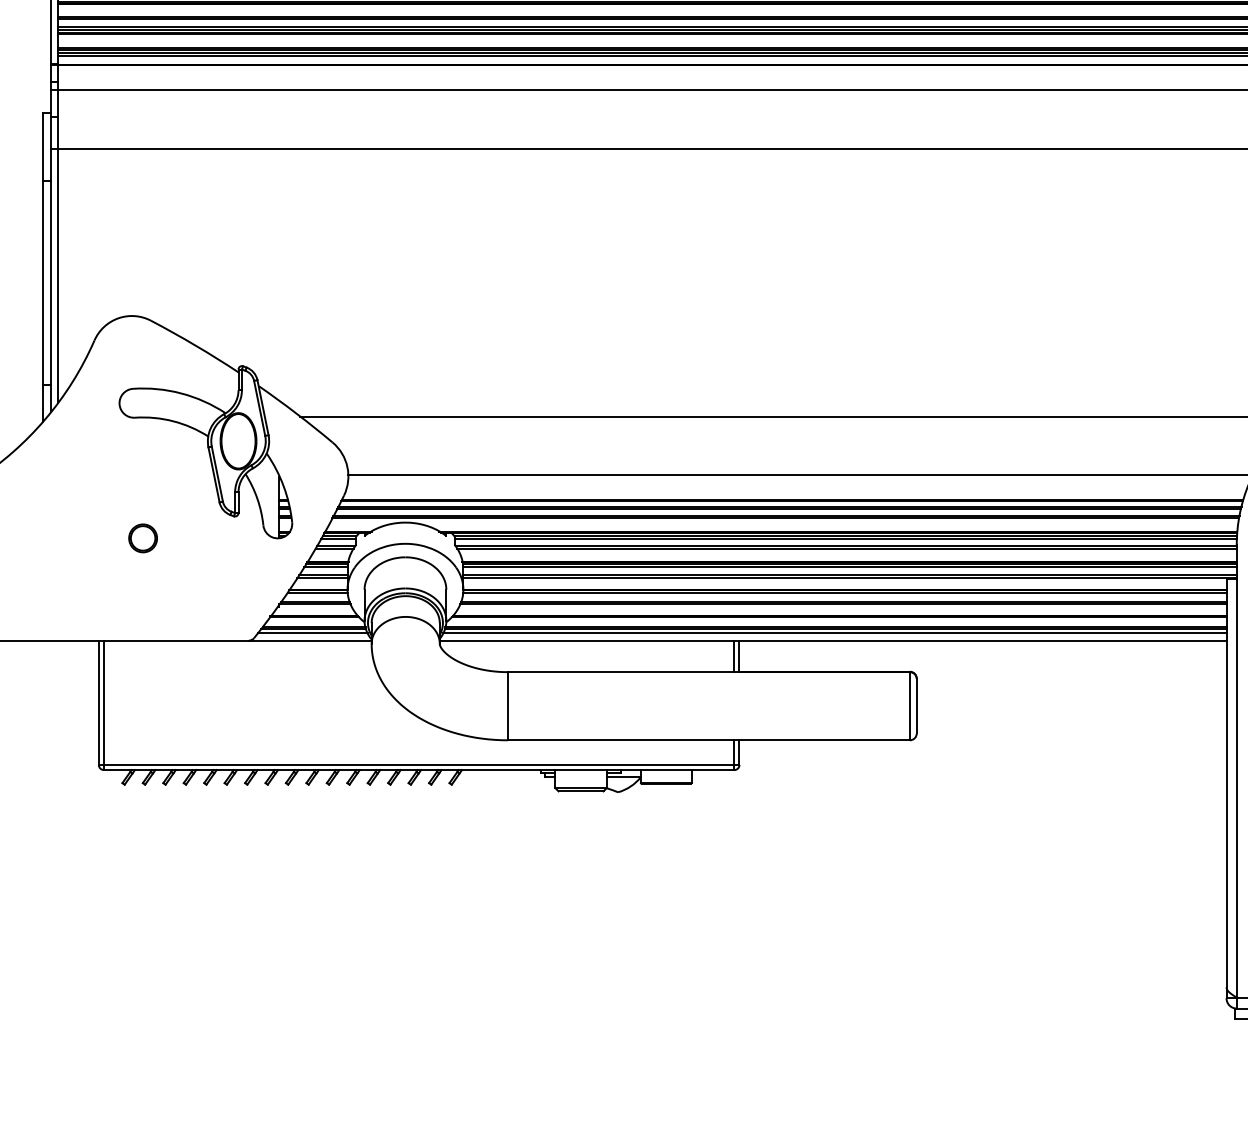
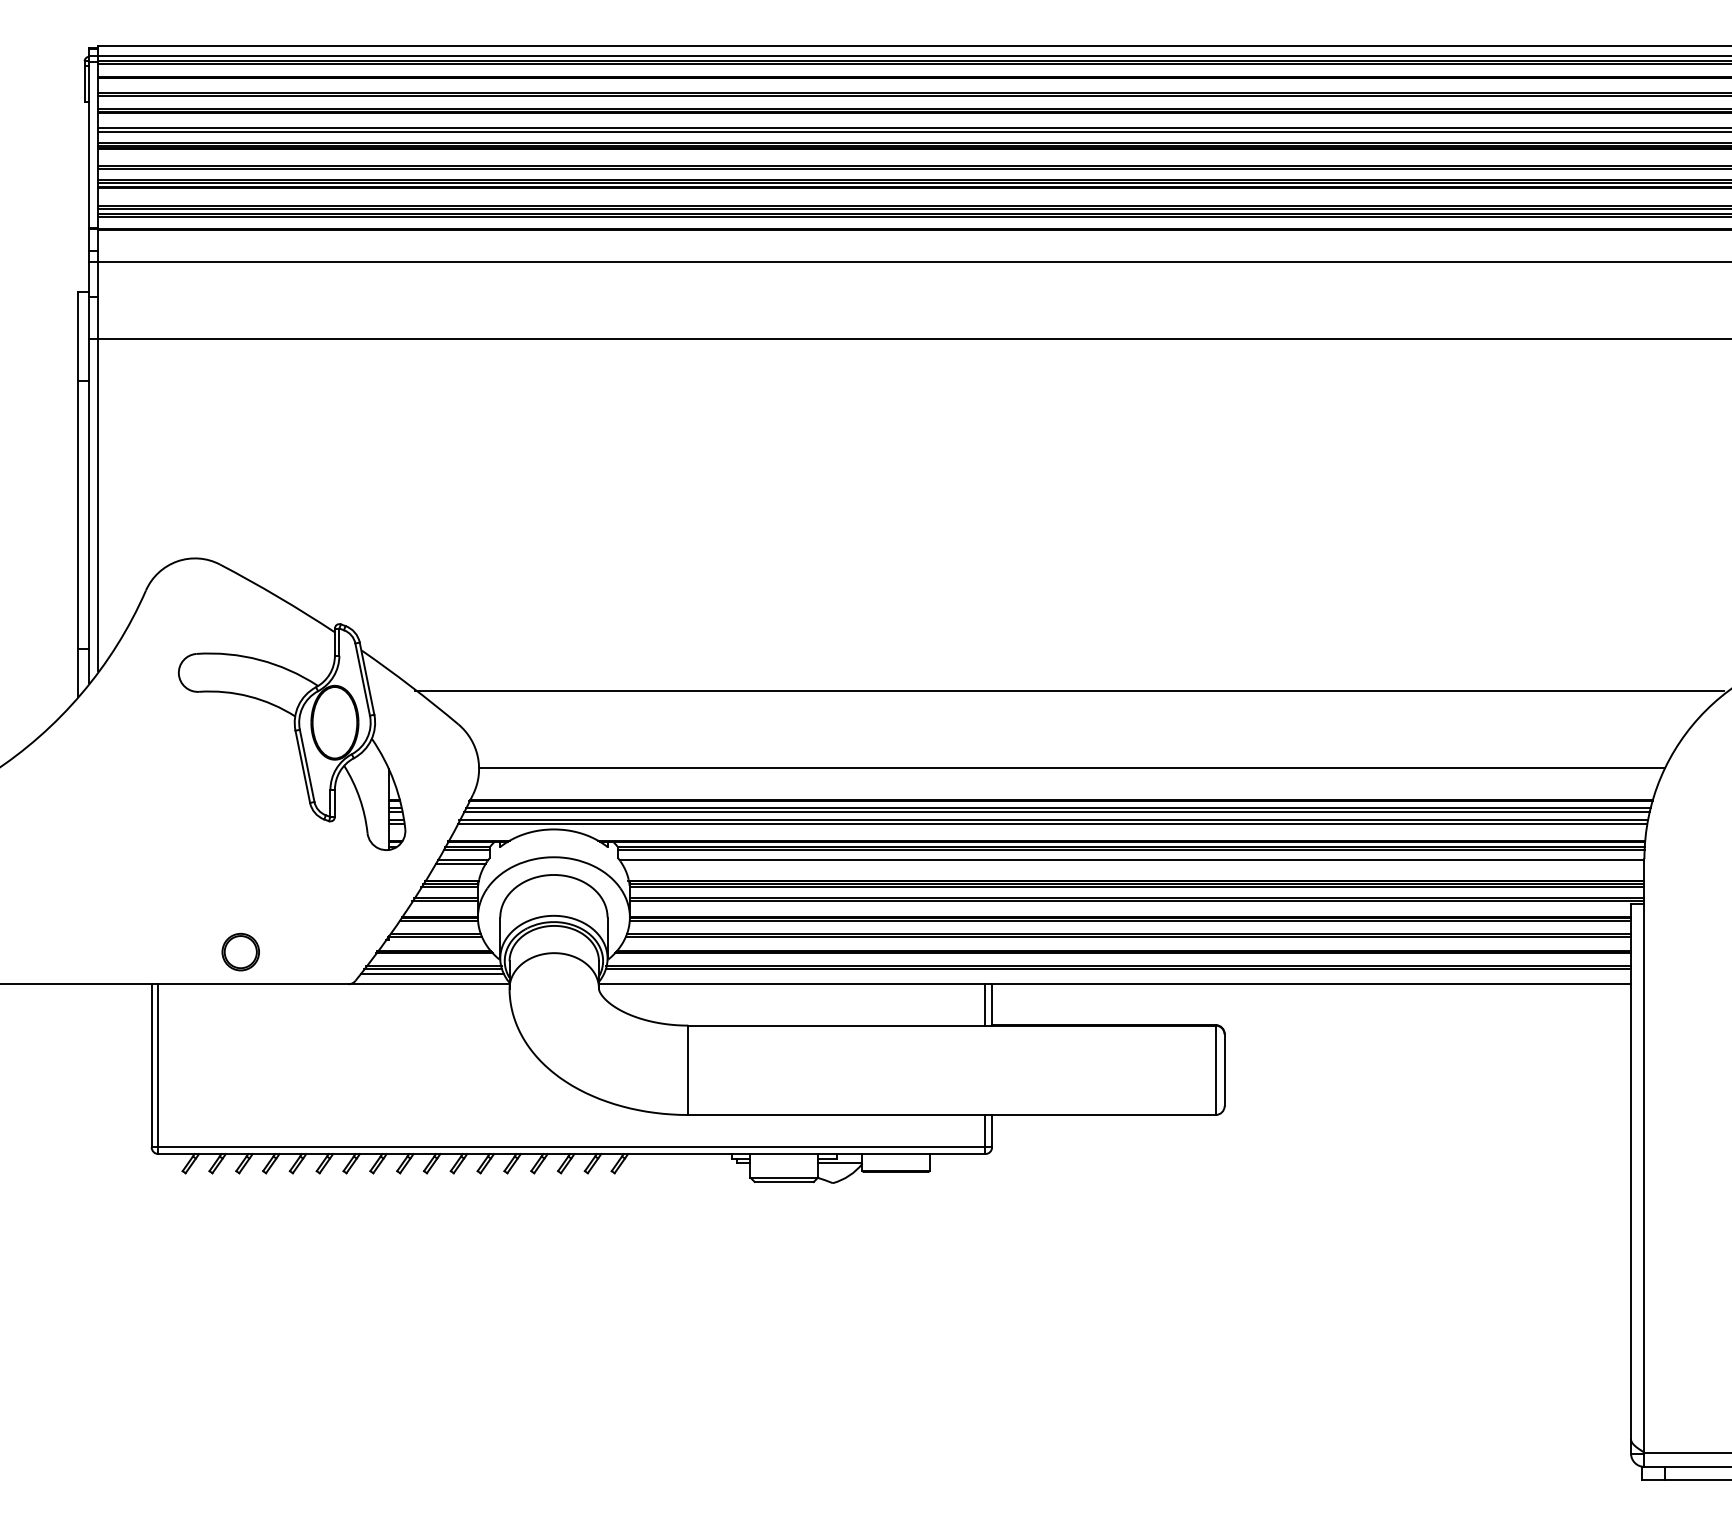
part: (142, 537) -> (240, 951), moved
line: (846, 548) -> (1132, 863), removed
line: (835, 632) -> (1117, 973), removed

